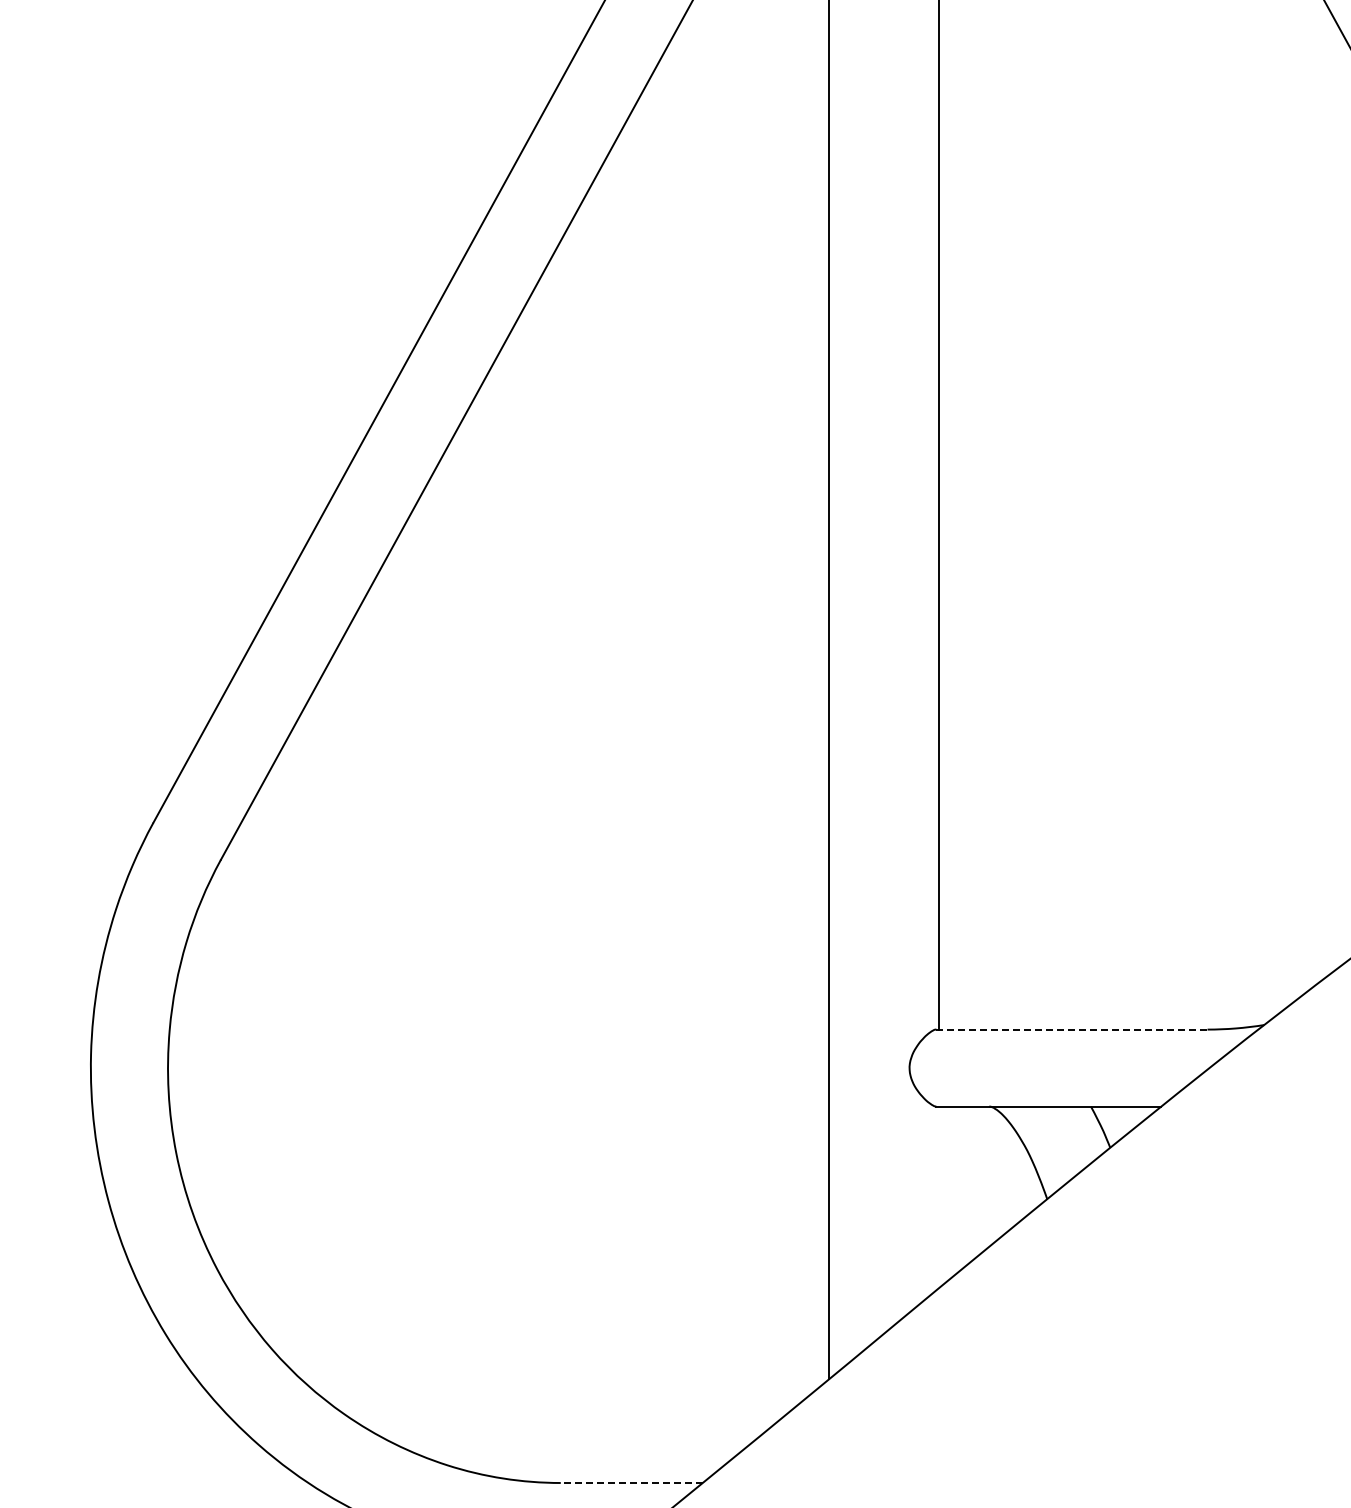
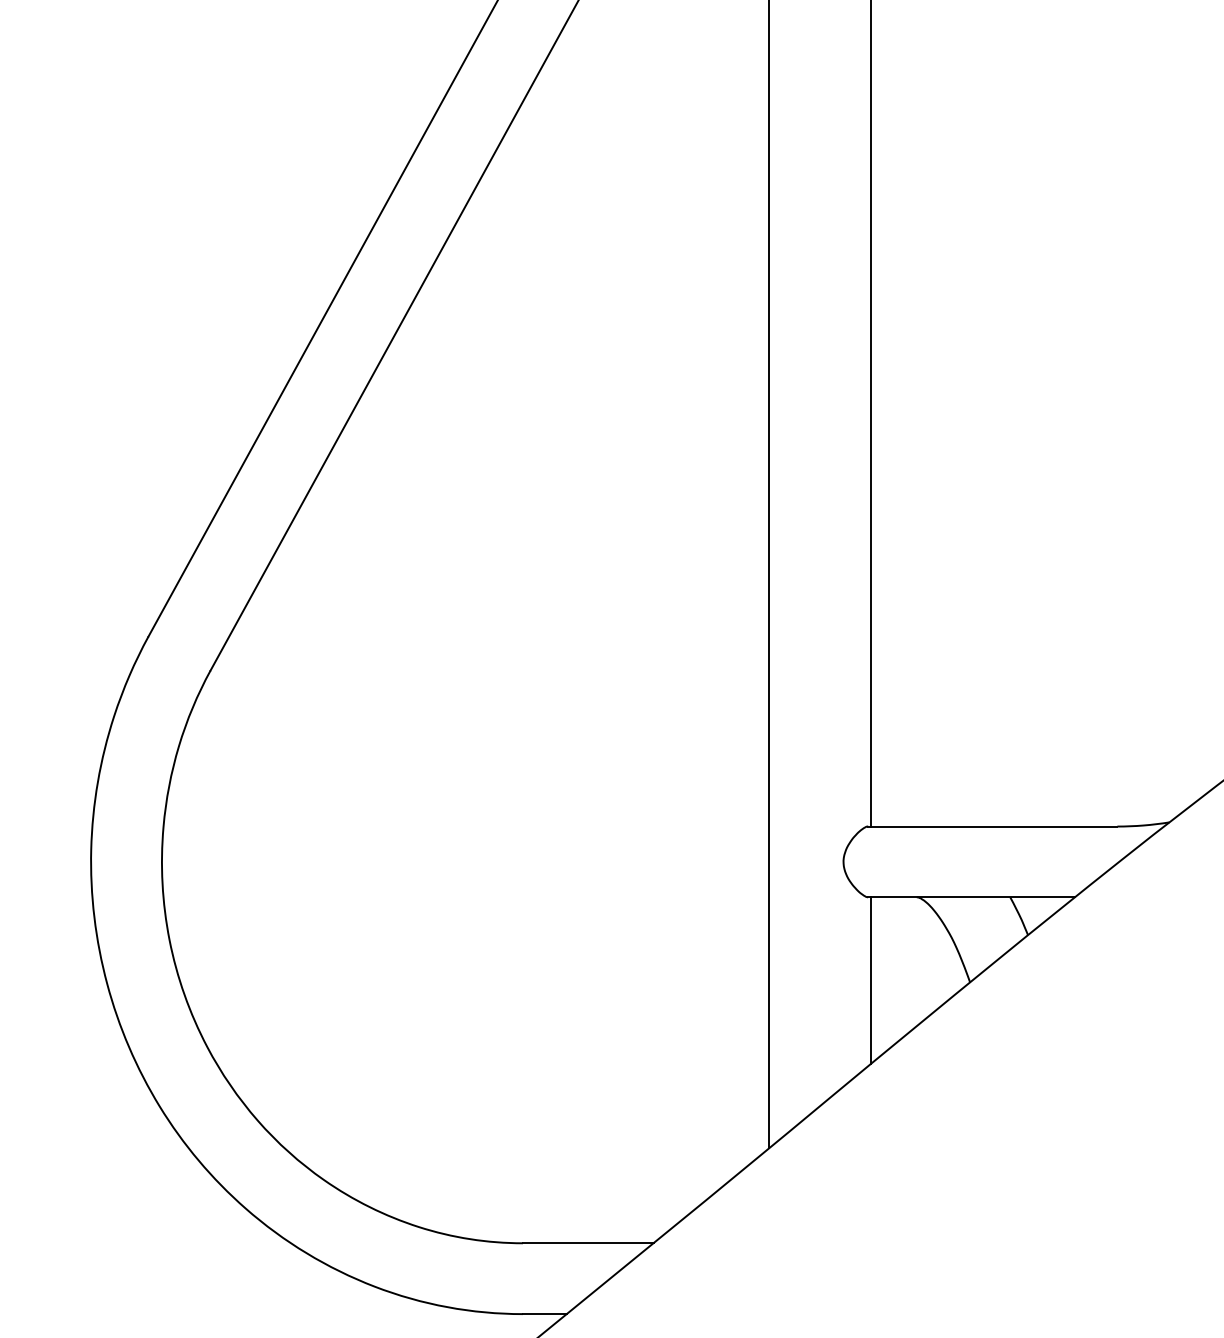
line: (1071, 1029) -> (992, 826), dashed -> solid
line: (939, 1197) -> (871, 980), added
line: (631, 1482) -> (587, 1242), dashed -> solid

